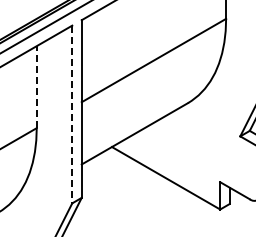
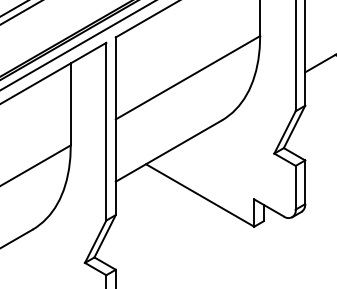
line: (36, 86) -> (70, 103), dashed -> solid
line: (72, 114) -> (106, 131), dashed -> solid

